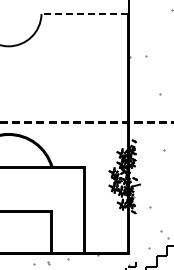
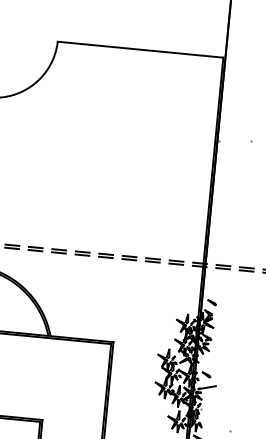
line: (84, 14) -> (139, 50), dashed -> solid

